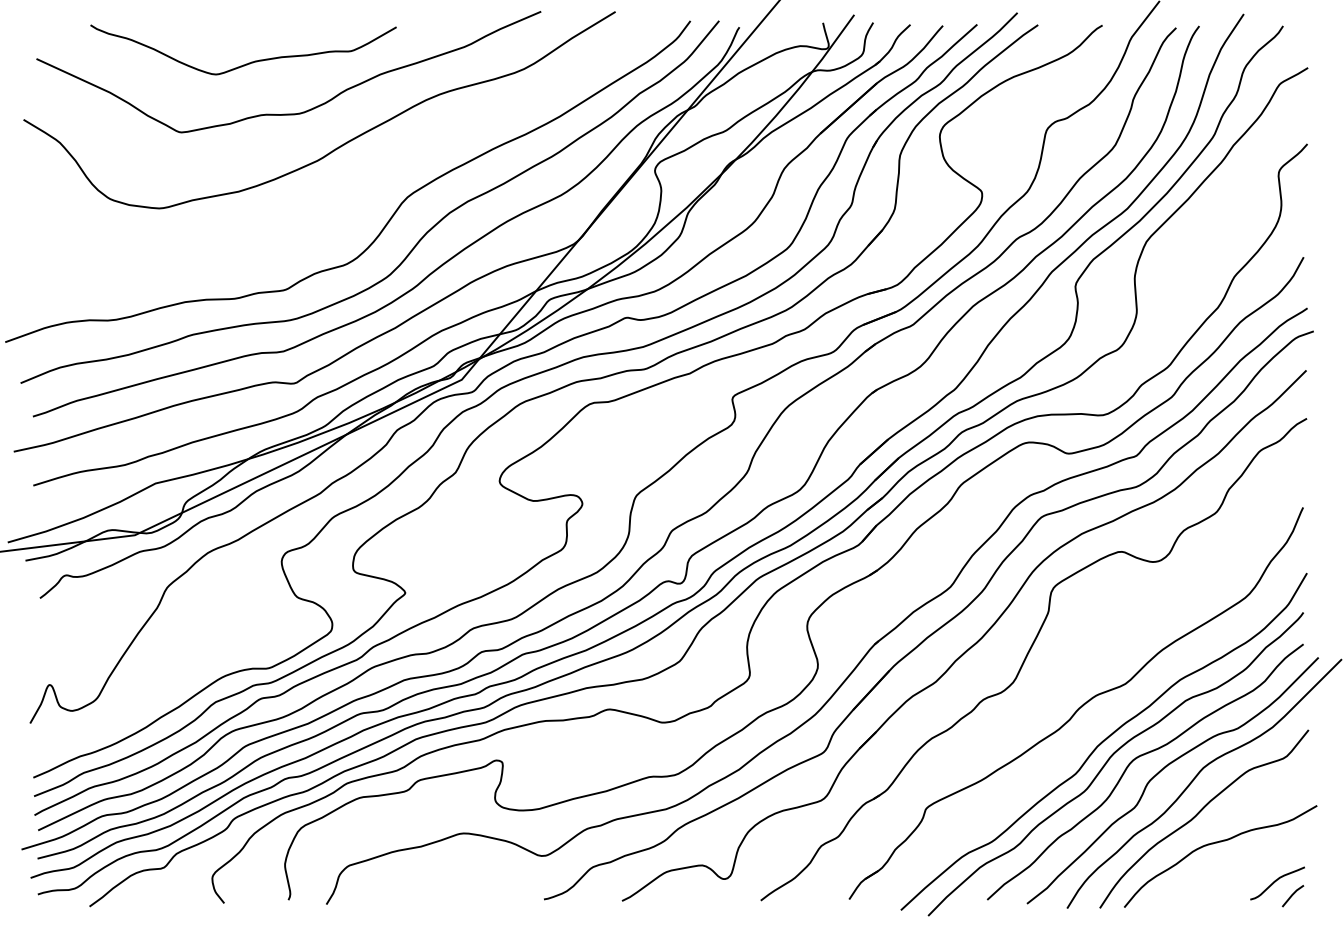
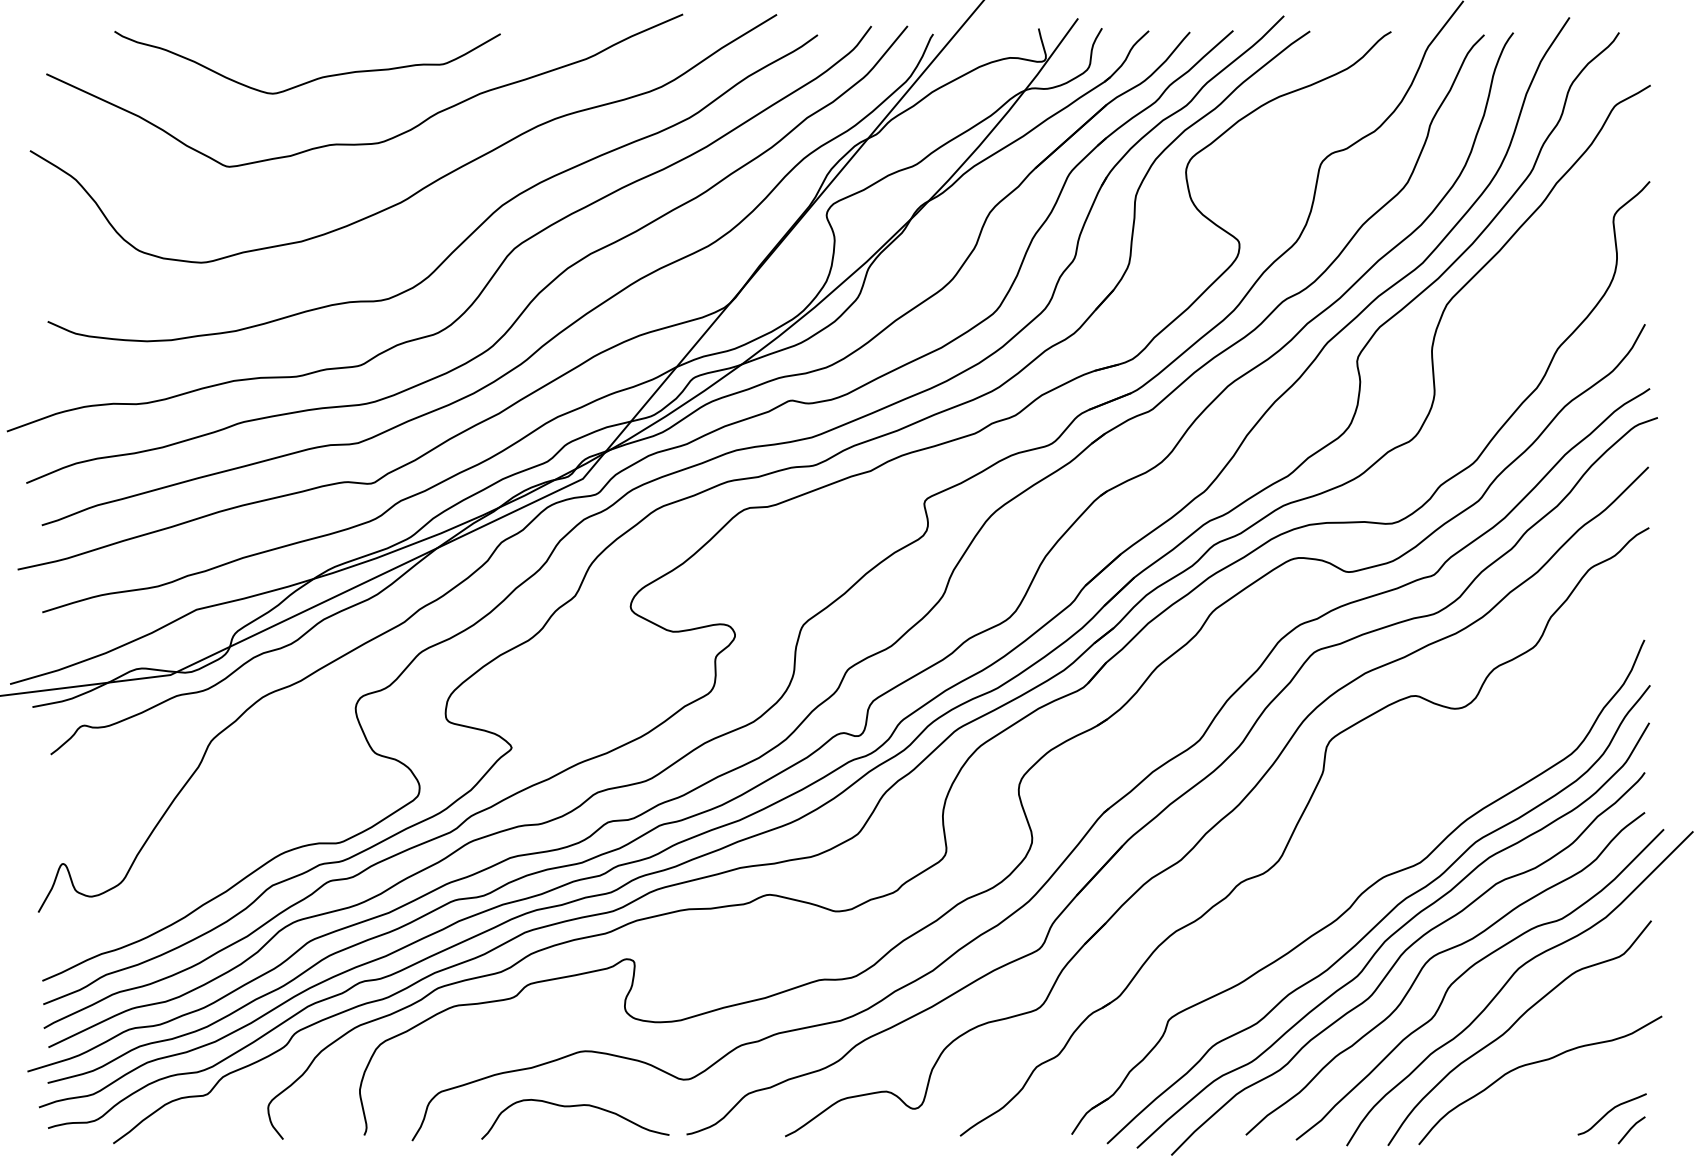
curve: (375, 182) -> (474, 229), added
curve: (1095, 728) -> (1382, 918), added
curve: (452, 878) -> (571, 1107), added

